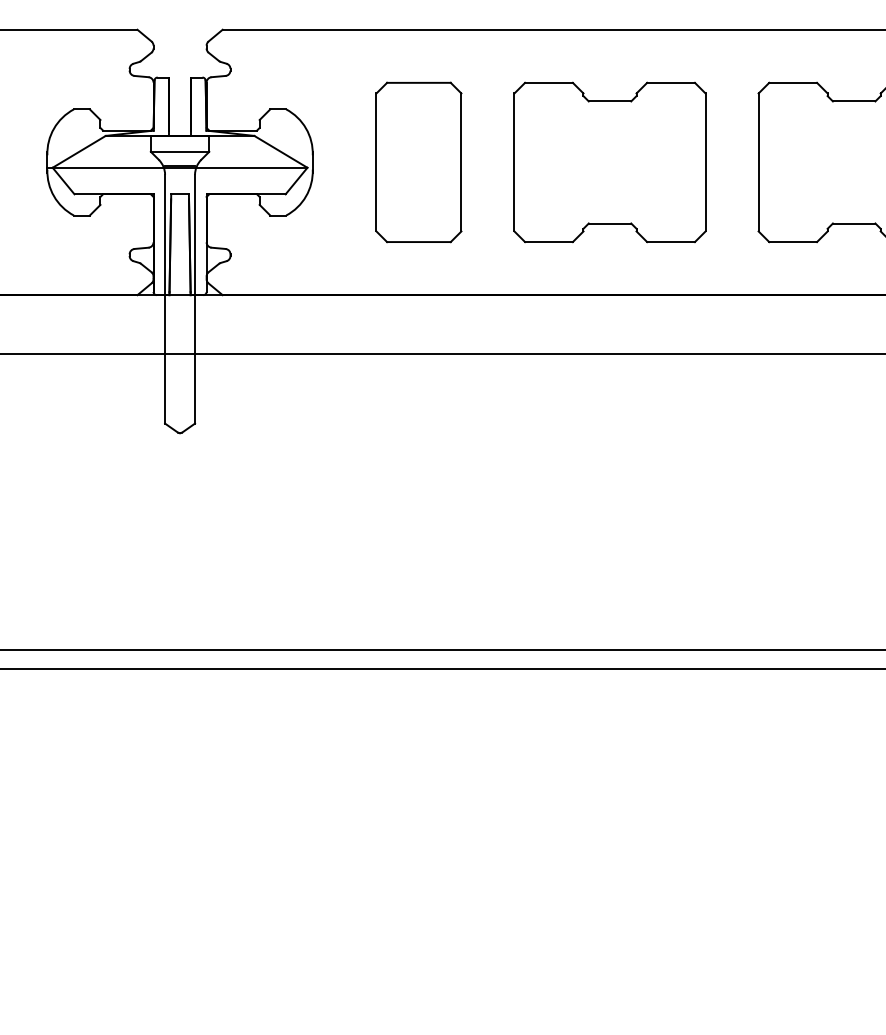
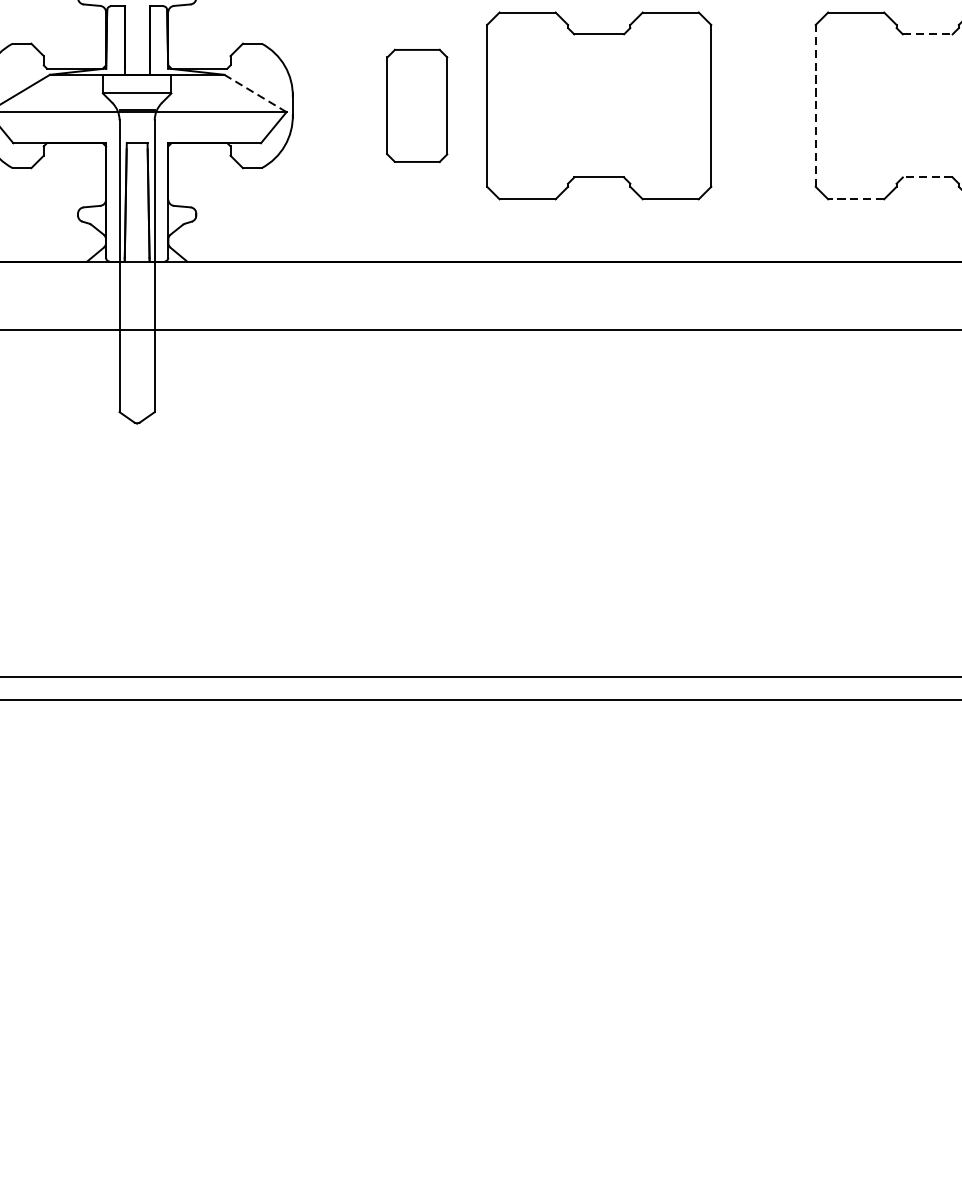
line: (854, 101) -> (928, 34), solid -> dashed
line: (280, 151) -> (254, 93), solid -> dashed
line: (758, 161) -> (815, 104), solid -> dashed
part: (418, 162) -> (416, 105), size x0.6
part: (609, 162) -> (598, 105), moved
line: (853, 223) -> (926, 177), solid -> dashed
line: (793, 242) -> (856, 199), solid -> dashed

